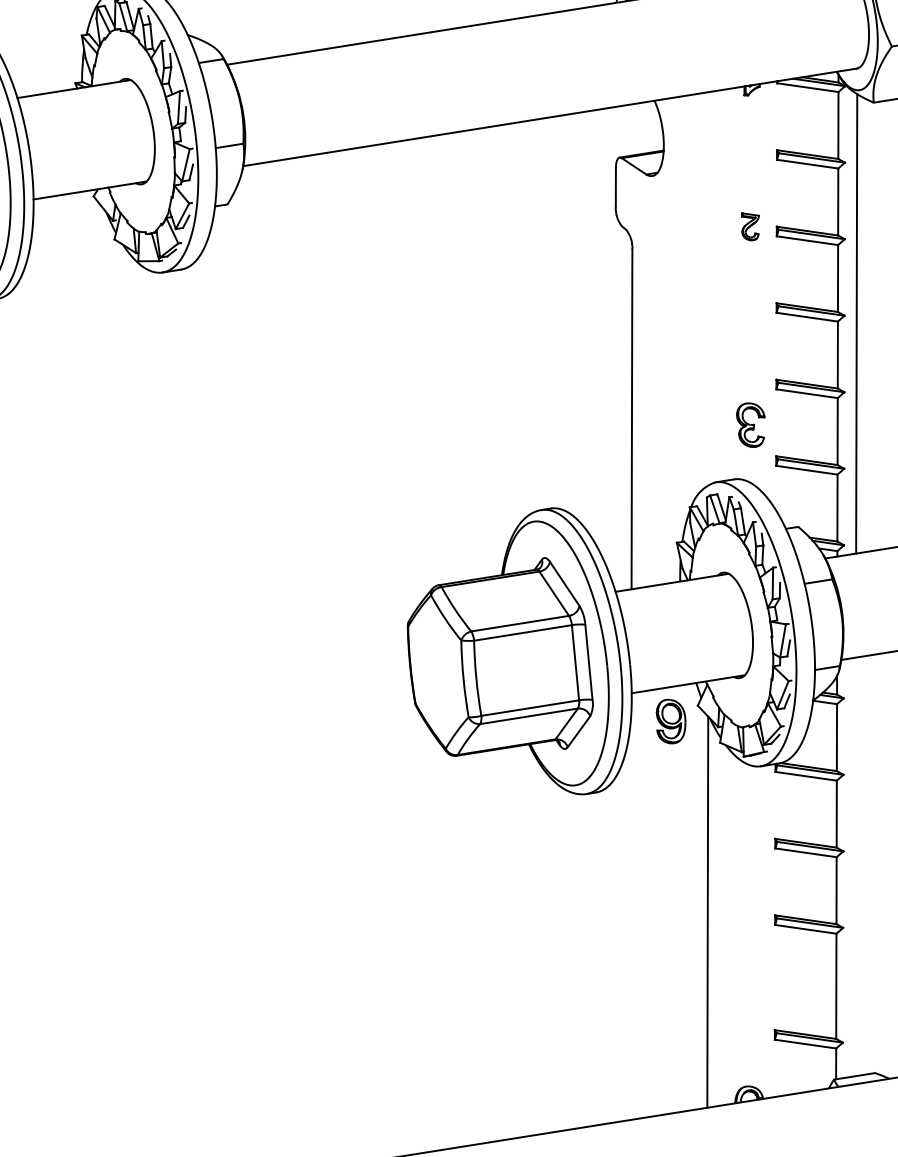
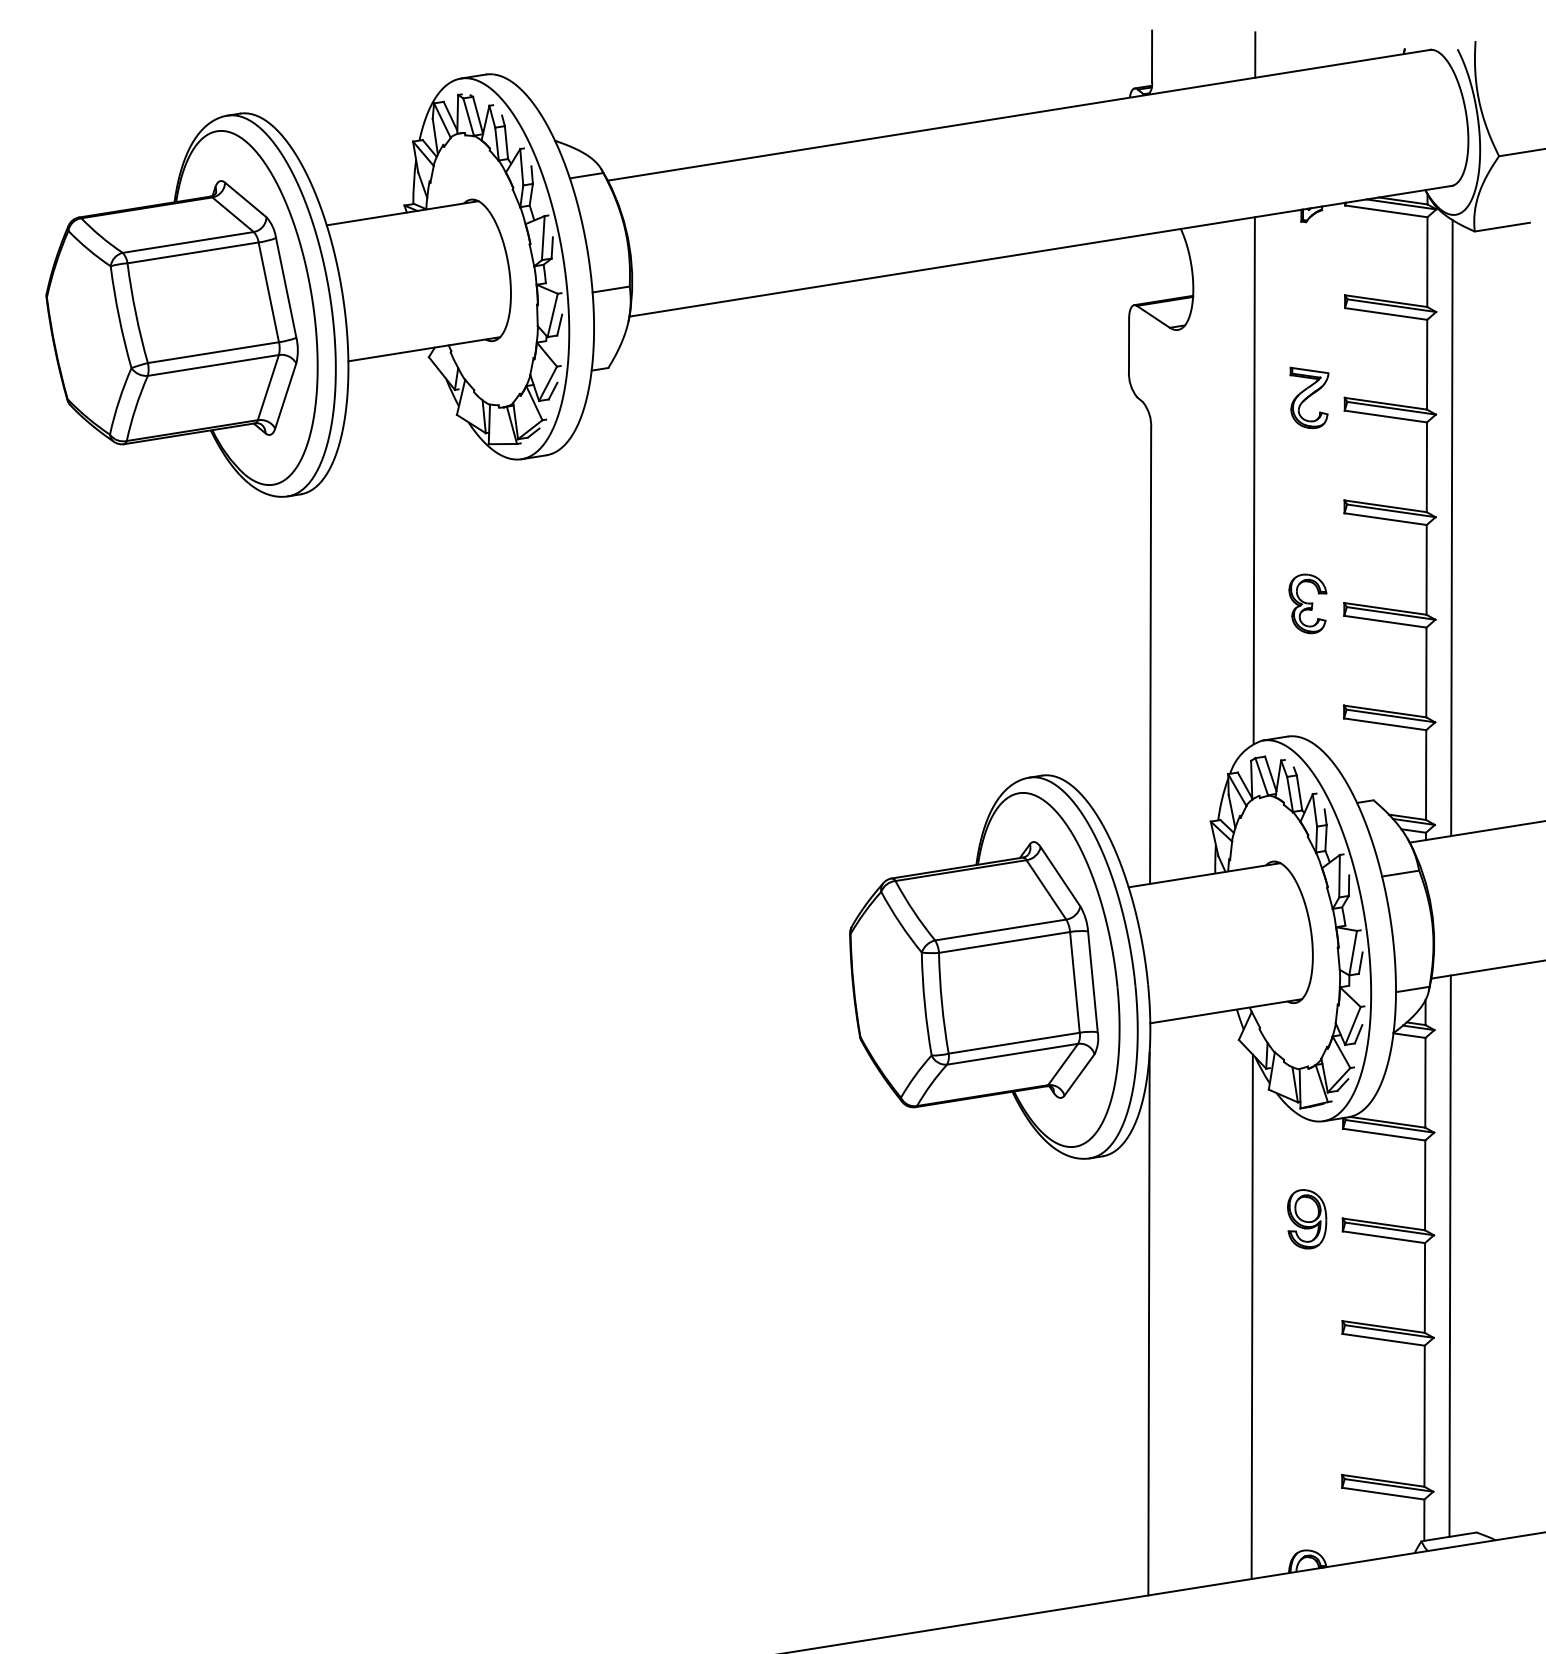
part: (750, 226) -> (1309, 397), size x1.67
line: (708, 288) -> (1253, 480), added
part: (750, 424) -> (1307, 603), moved
part: (670, 721) -> (1306, 1219), moved
line: (854, 866) -> (1449, 1255), added
line: (630, 917) -> (1148, 1323), added

